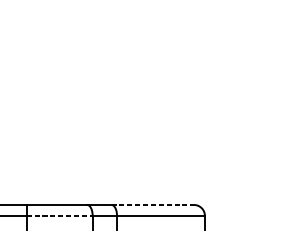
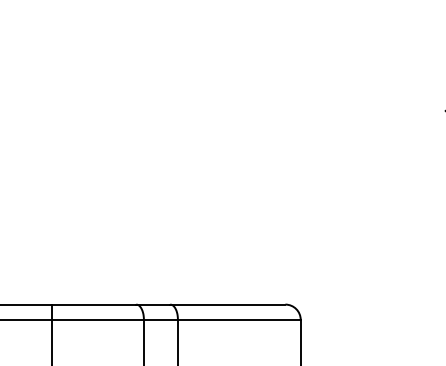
line: (152, 204) -> (227, 304), dashed -> solid
line: (60, 215) -> (98, 319), dashed -> solid

